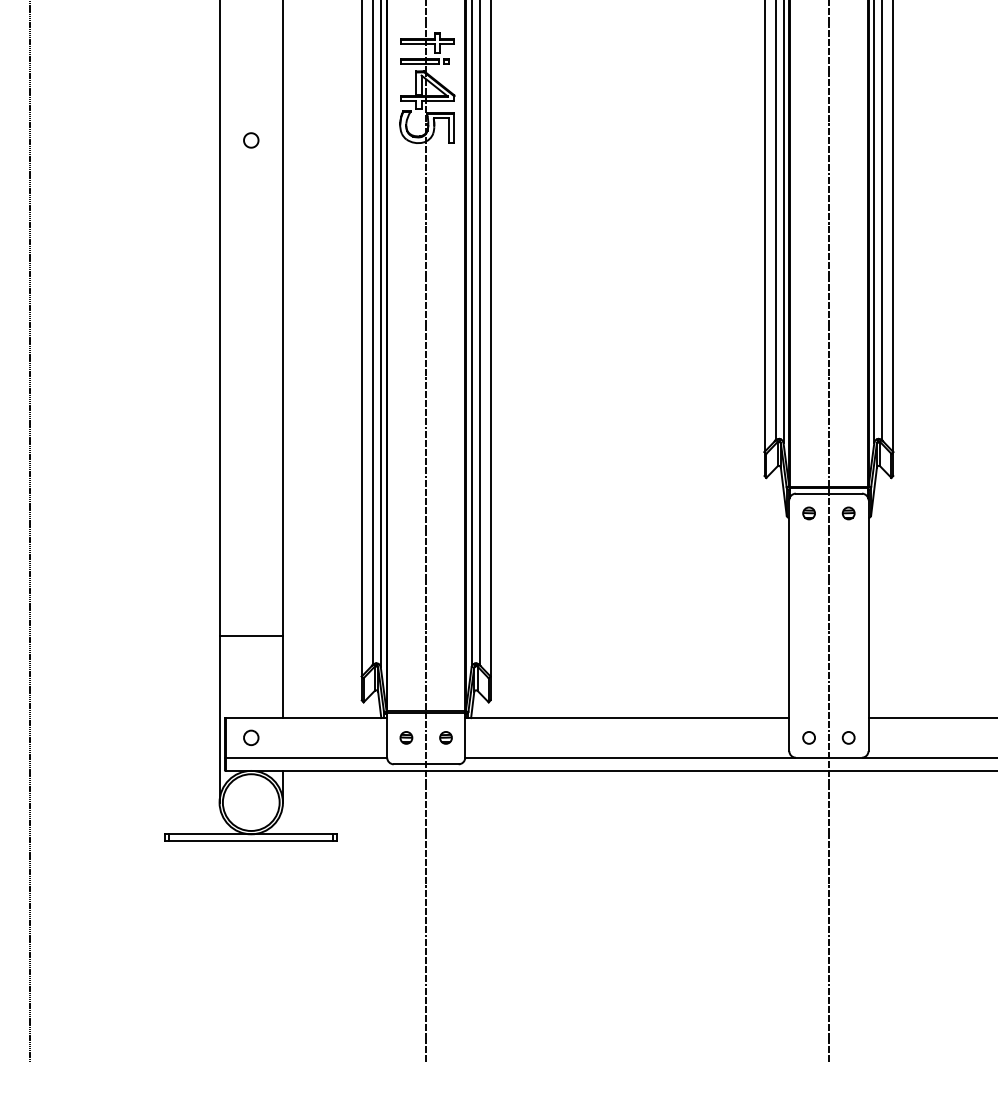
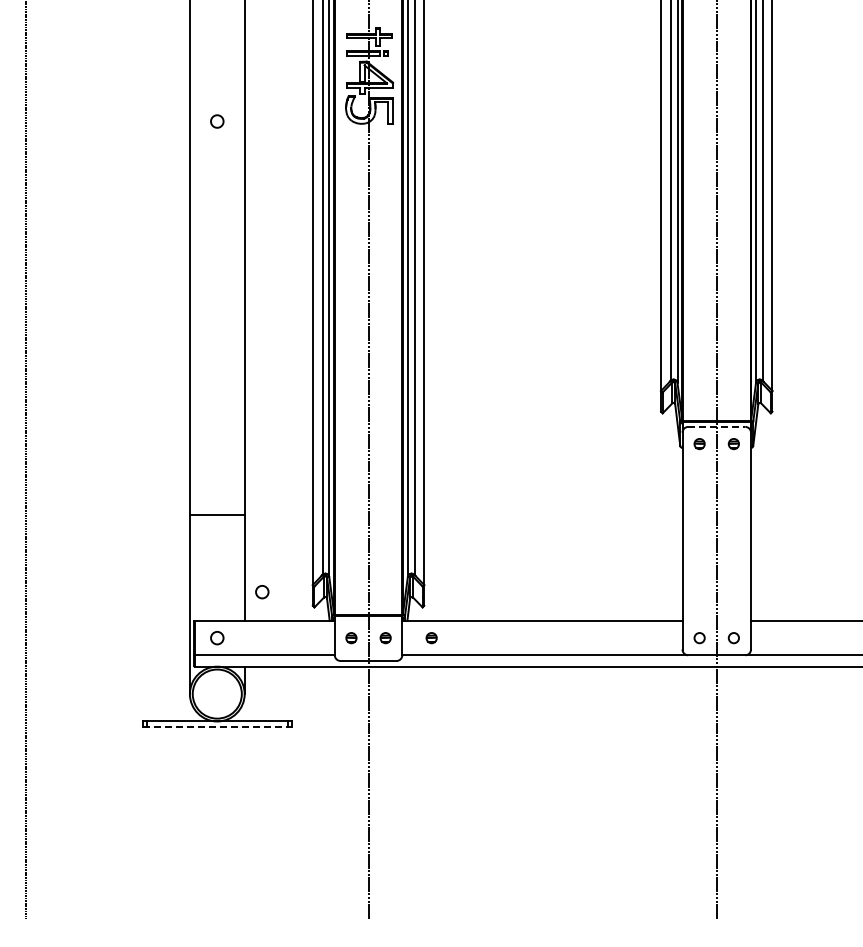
line: (828, 493) -> (716, 426), solid -> dashed
line: (250, 636) -> (216, 515), moved
circle: (303, 685) -> (262, 592), added
part: (499, 738) -> (431, 638), added
line: (251, 841) -> (217, 727), solid -> dashed

